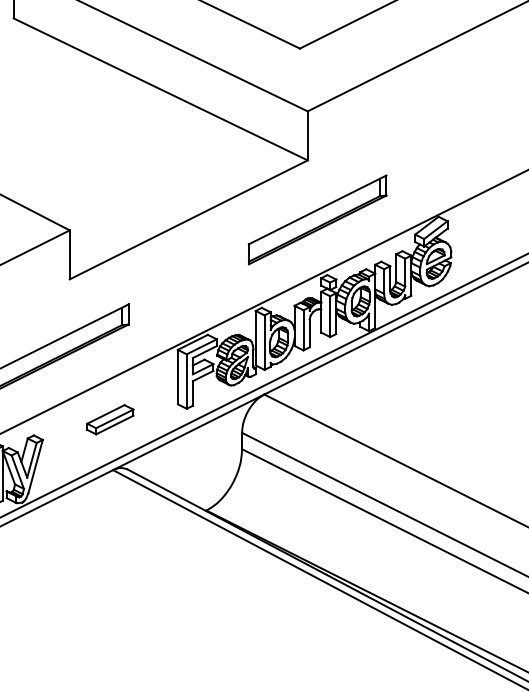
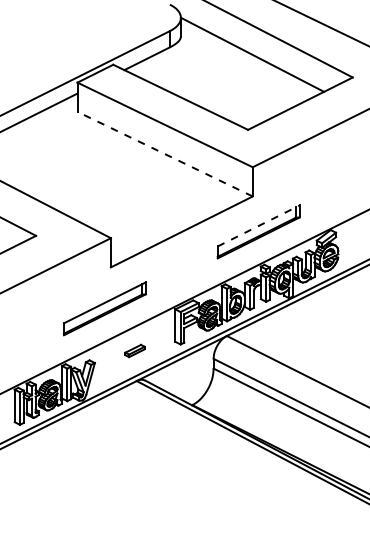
line: (159, 88) -> (164, 153), solid -> dashed
line: (317, 209) -> (258, 225), solid -> dashed
part: (109, 418) -> (134, 350), size x0.7

